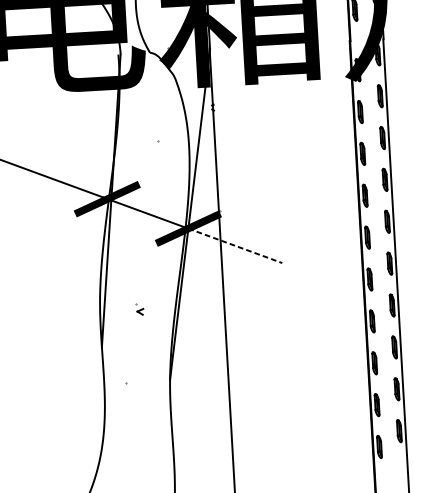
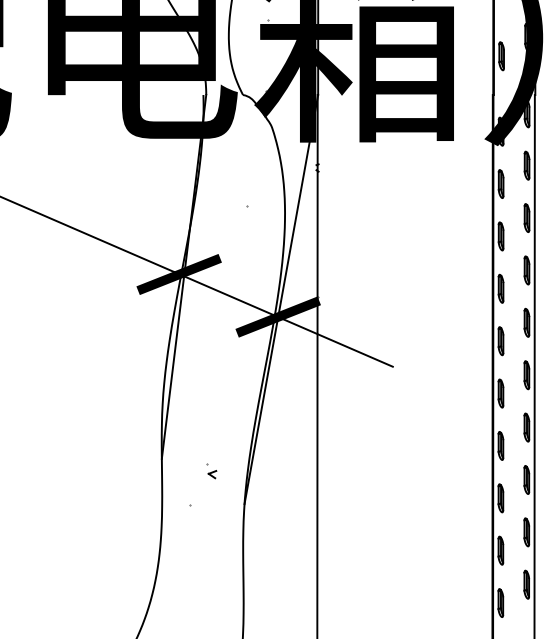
line: (235, 246) -> (335, 342), dashed -> solid
part: (139, 309) -> (211, 471), moved

